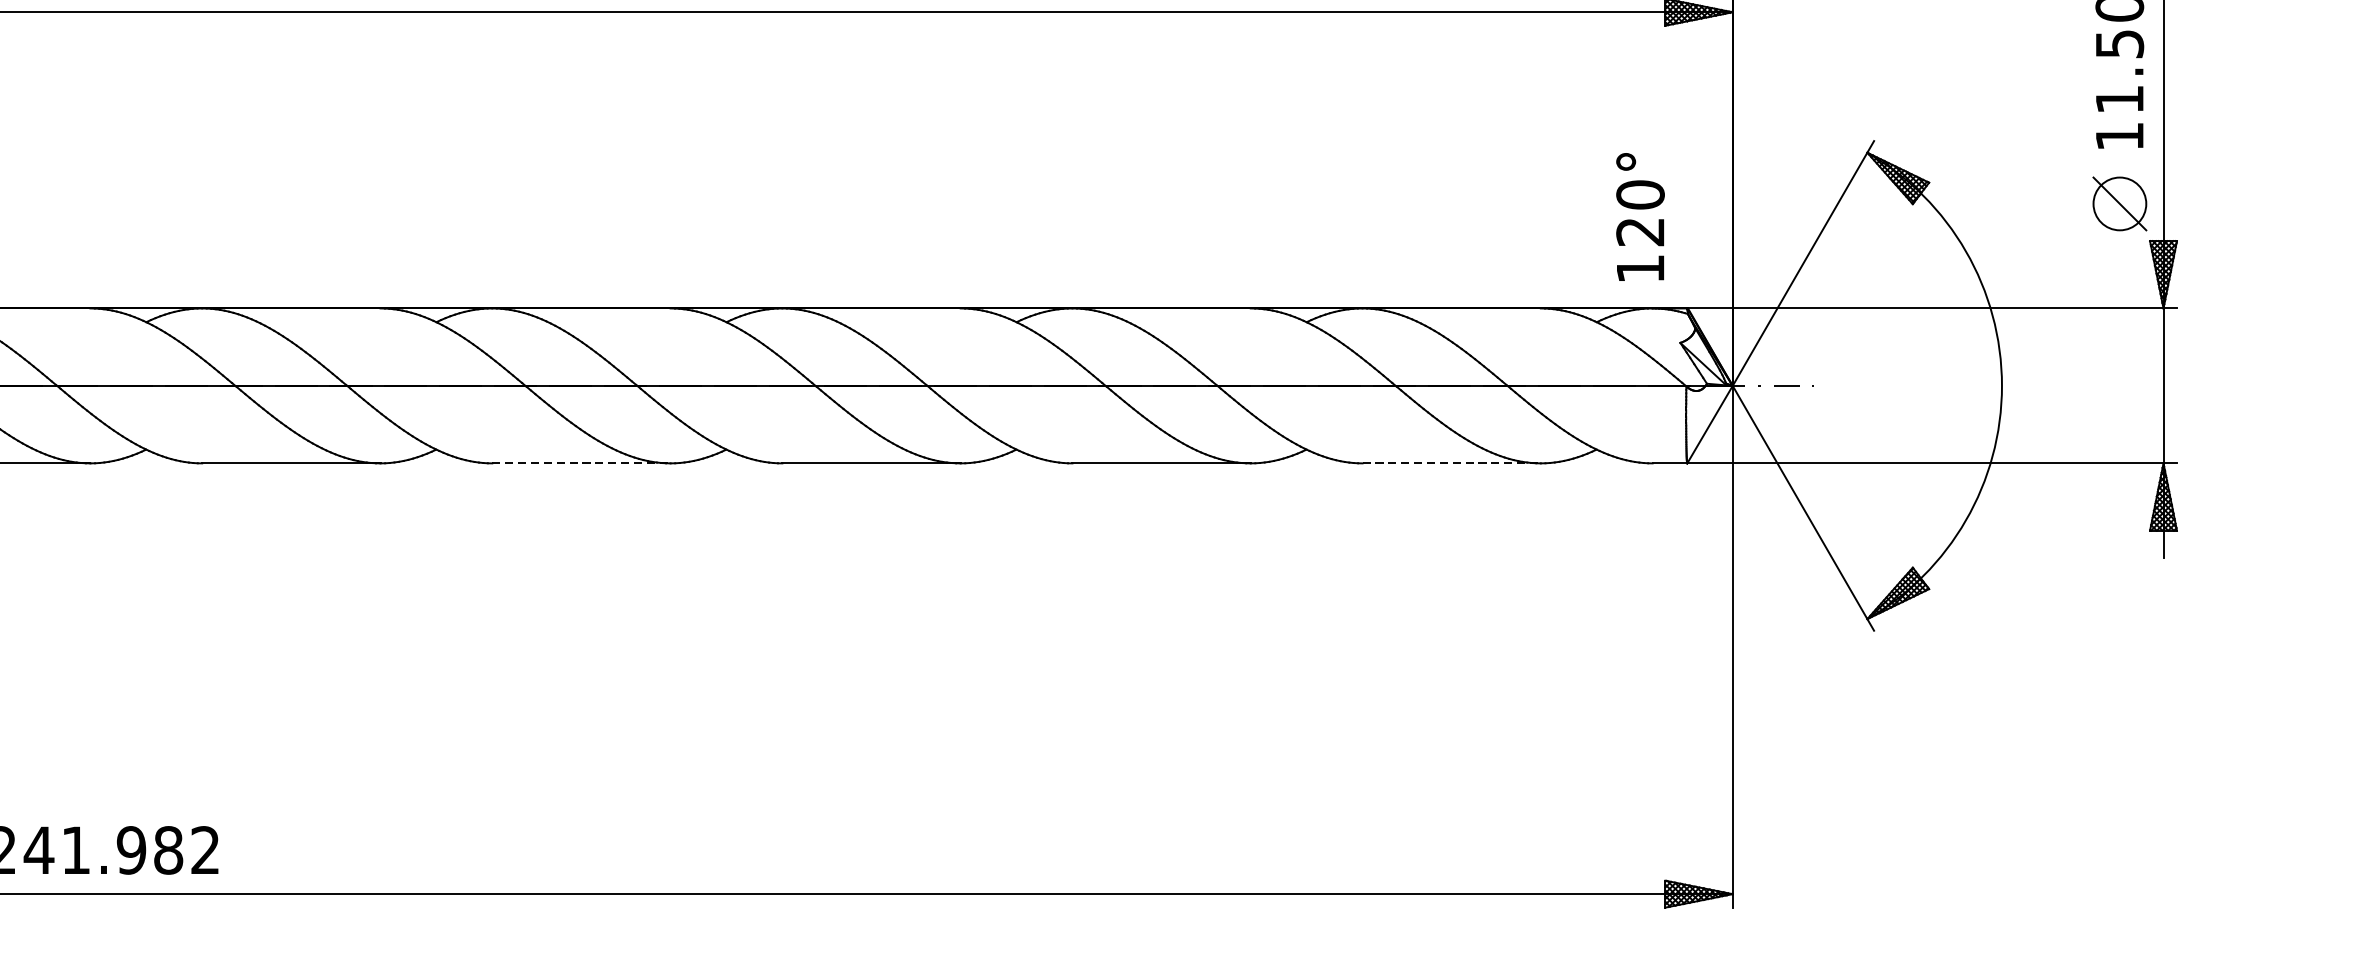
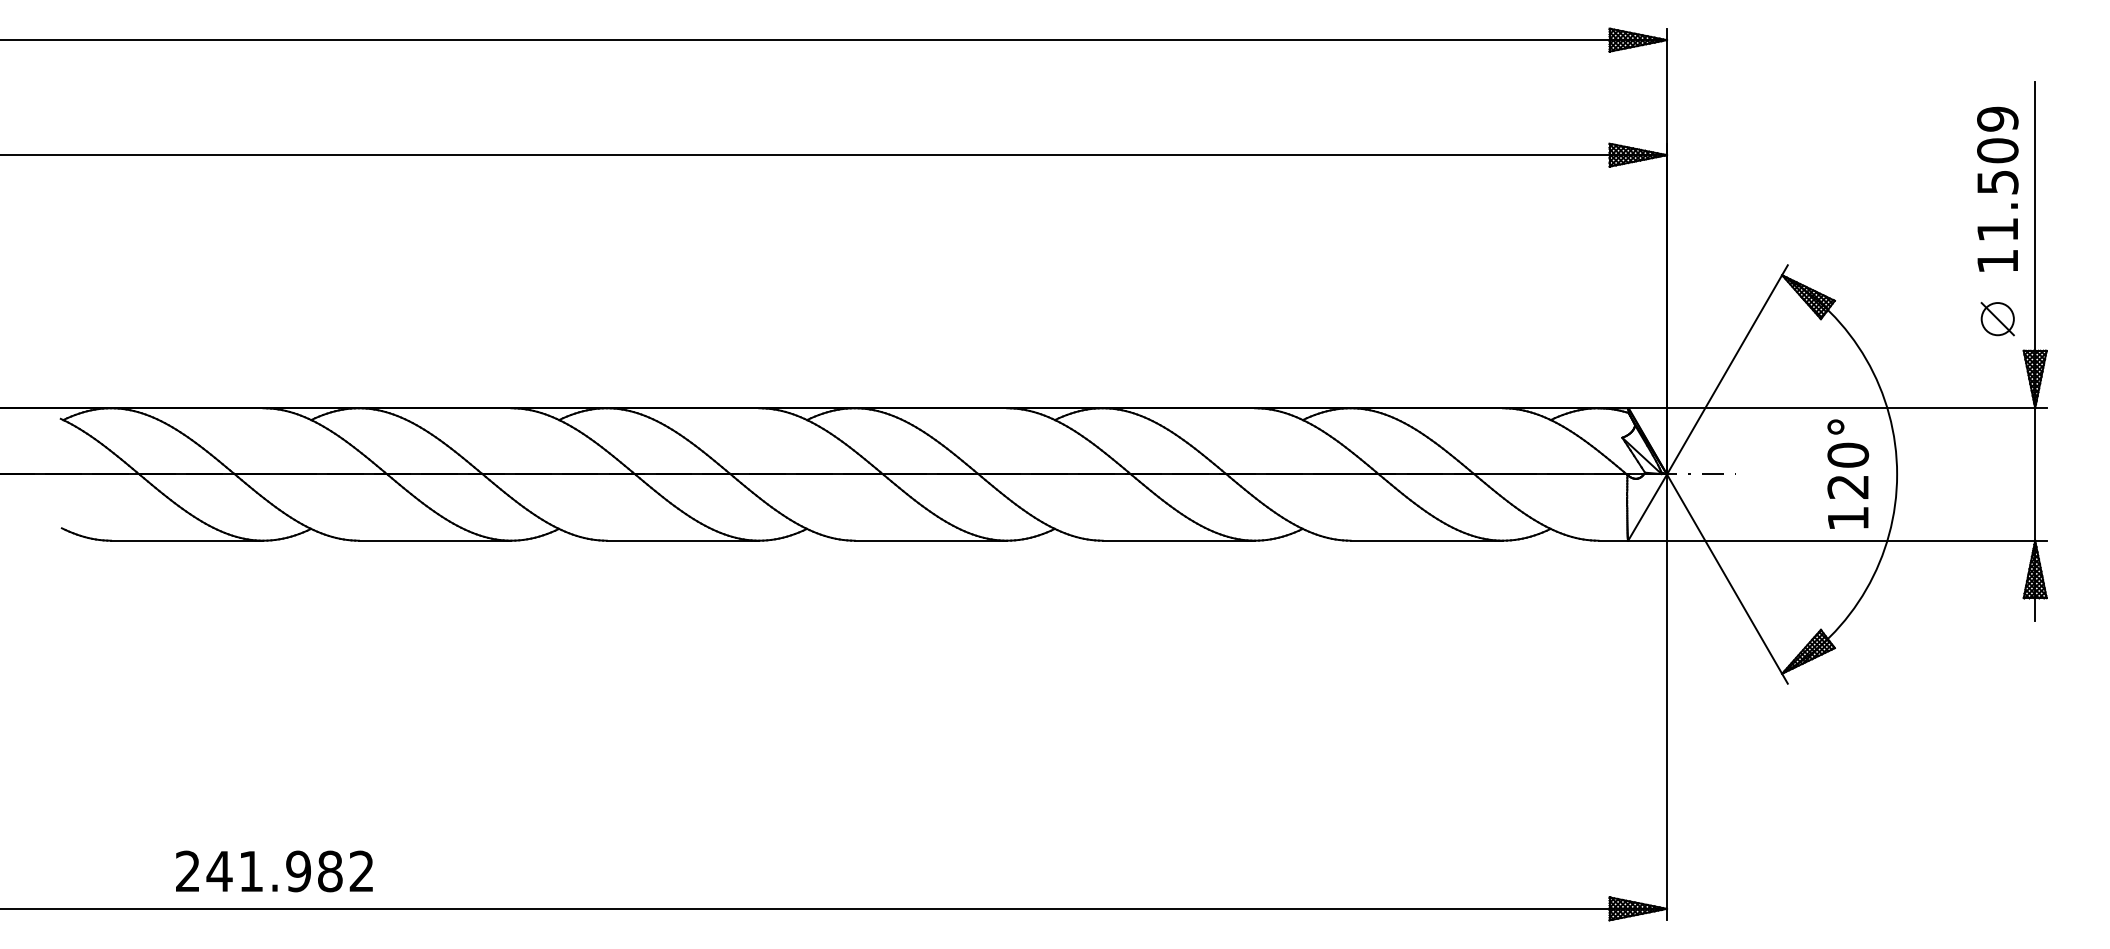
part: (2119, 204) -> (1997, 319), size x0.71
text: (1640, 216) -> (1848, 473), moved
line: (581, 463) -> (683, 540), dashed -> solid
line: (1452, 463) -> (1427, 540), dashed -> solid

